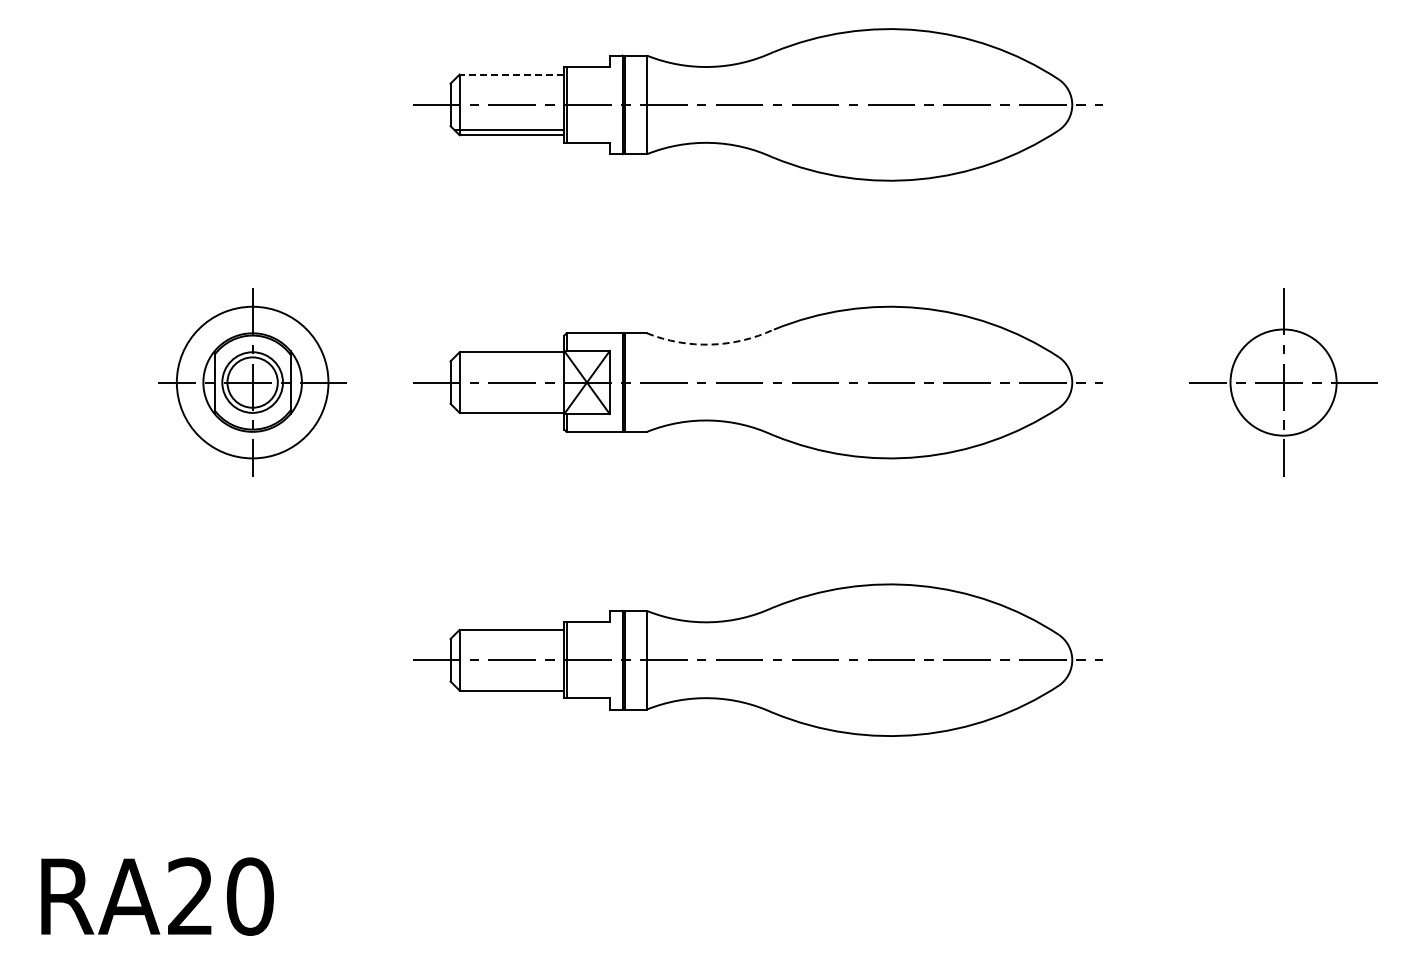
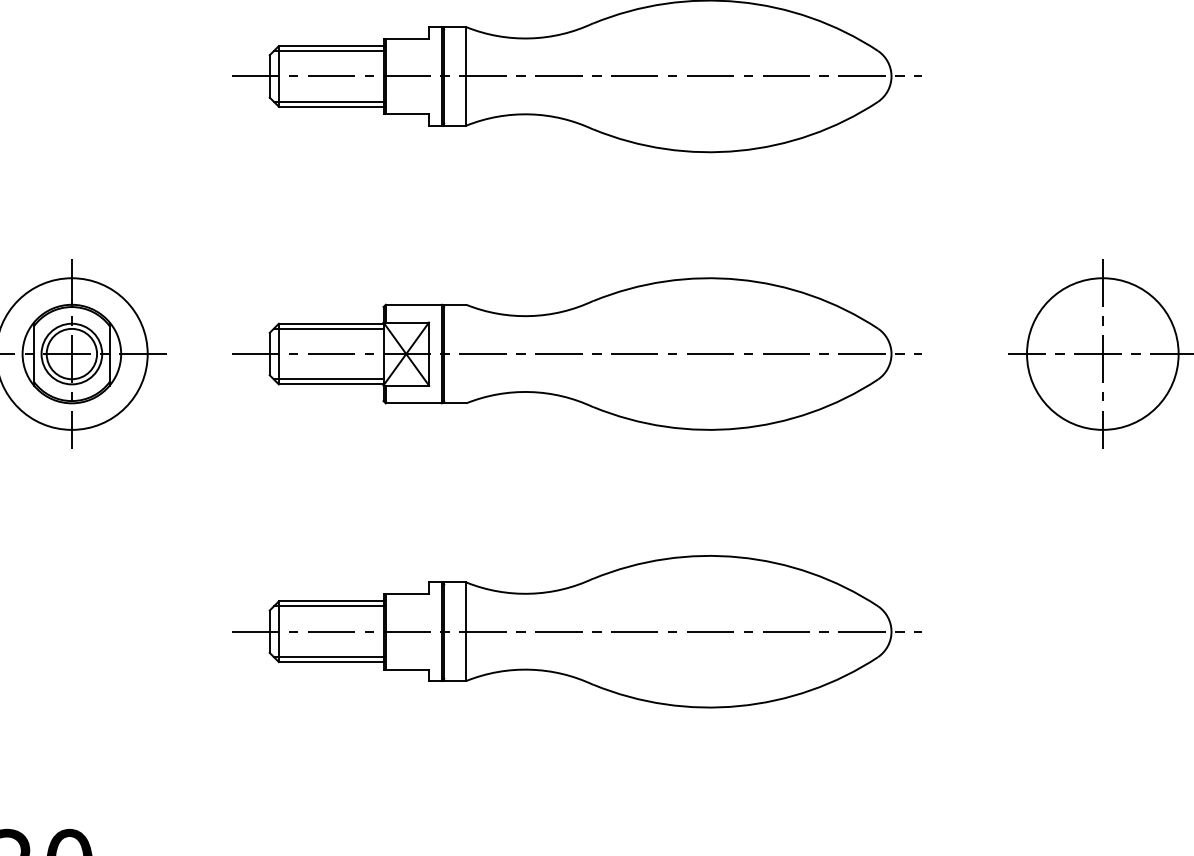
line: (511, 74) -> (330, 45), dashed -> solid
line: (509, 79) -> (328, 50), added
arc: (710, 344) -> (529, 315), dashed -> solid
line: (509, 357) -> (328, 328), added
circle: (1283, 382) -> (1102, 353), size x1.43
line: (509, 407) -> (328, 378), added
line: (509, 634) -> (328, 605), added
line: (509, 685) -> (328, 656), added

